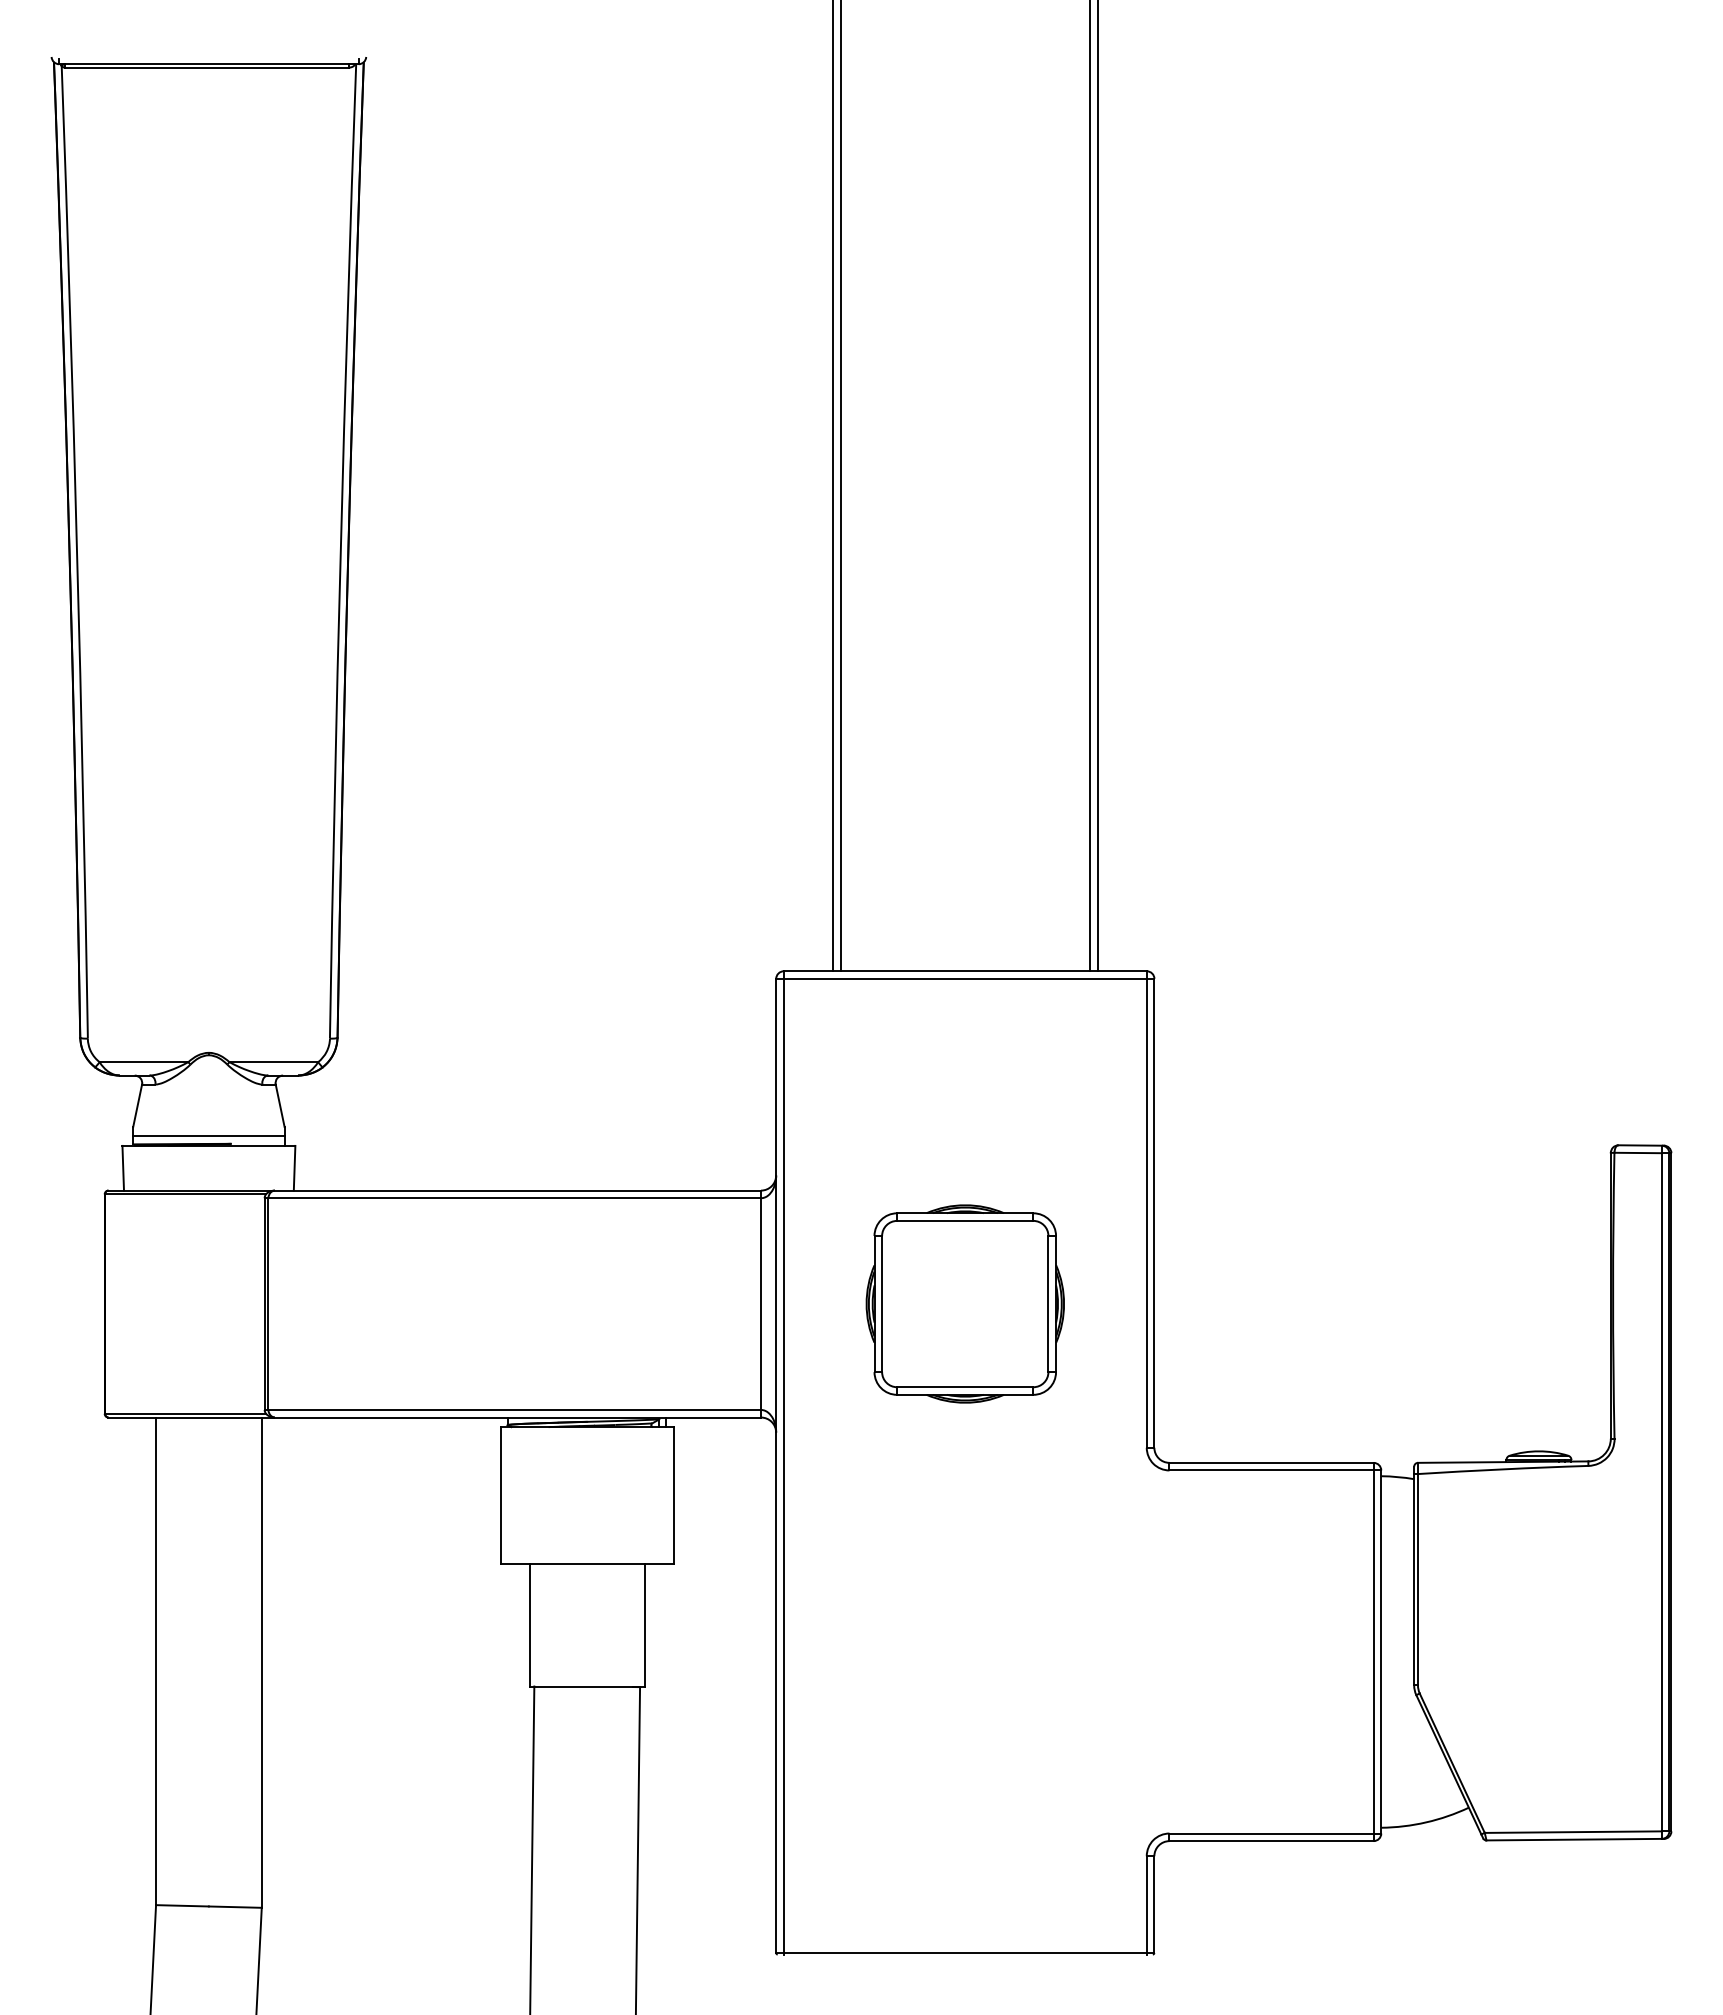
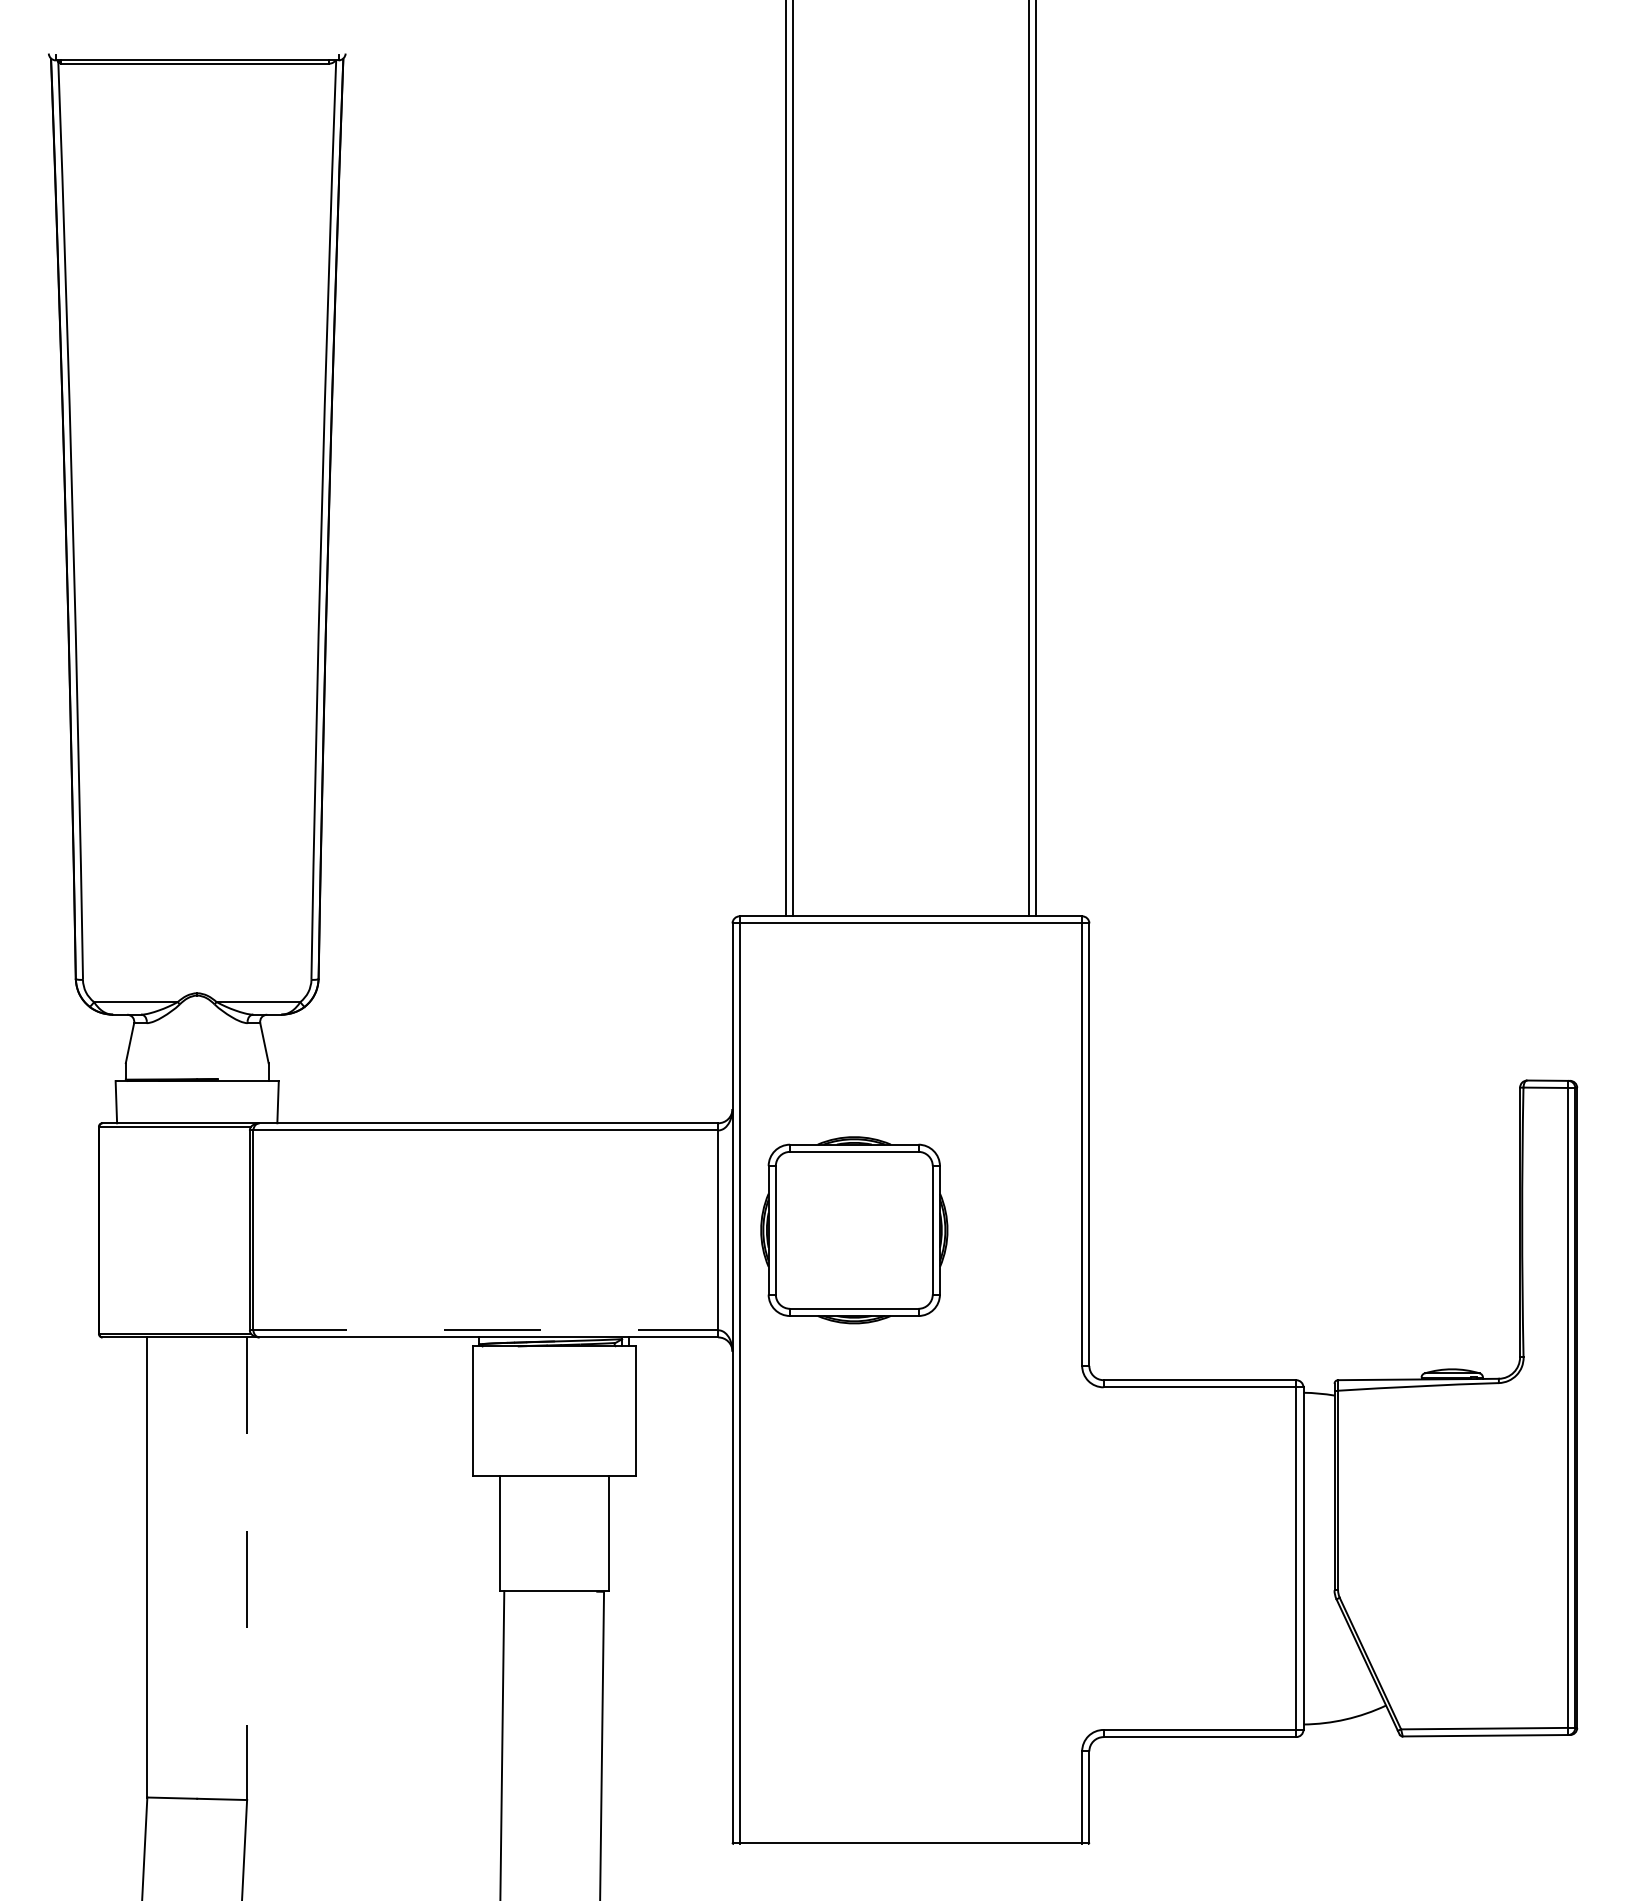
line: (208, 1136) -> (196, 1072), removed
part: (964, 1303) -> (853, 1229), moved
line: (513, 1409) -> (484, 1329), solid -> dashed
line: (261, 1663) -> (246, 1569), solid -> dashed

